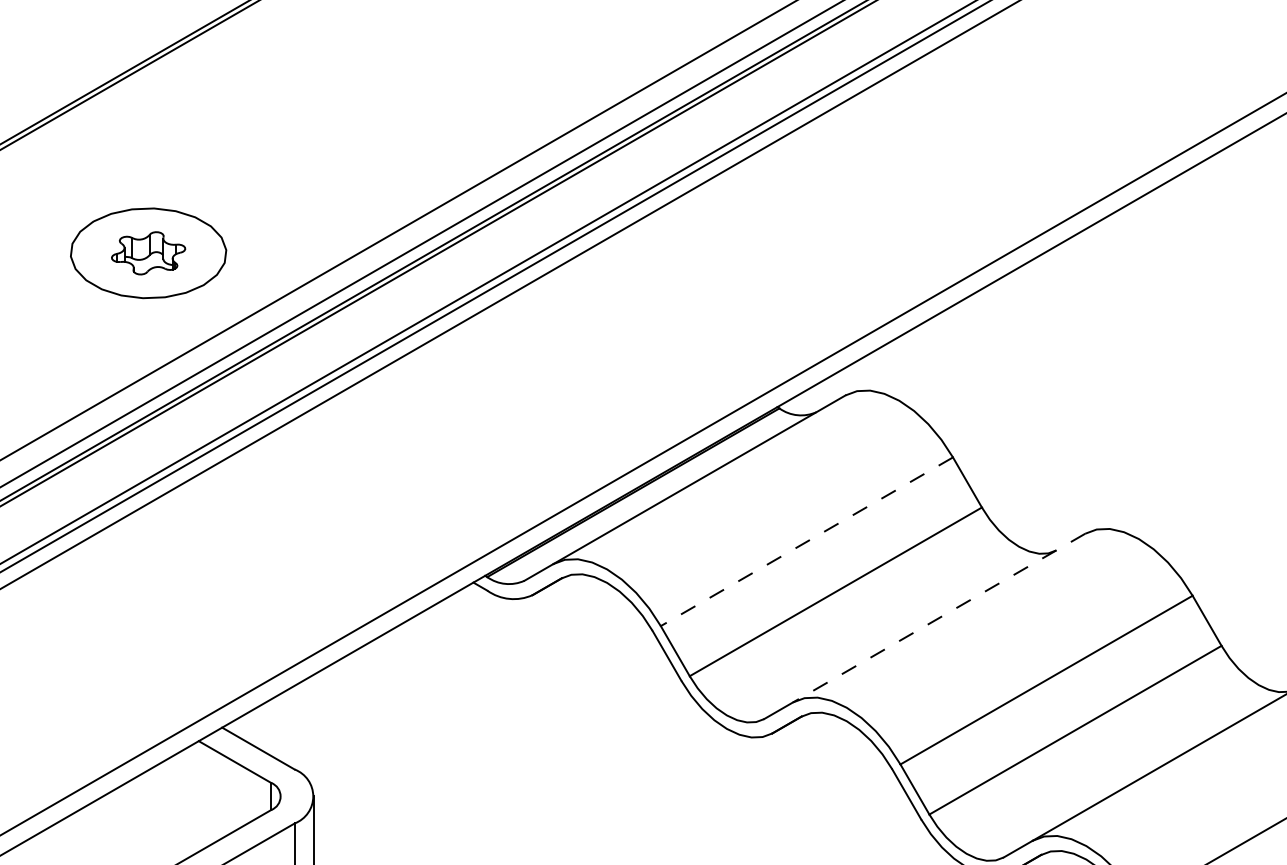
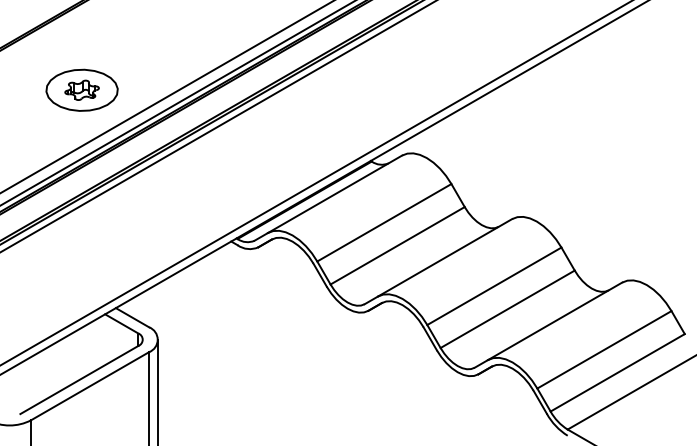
line: (805, 543) -> (383, 223), dashed -> solid
line: (937, 619) -> (444, 258), dashed -> solid

